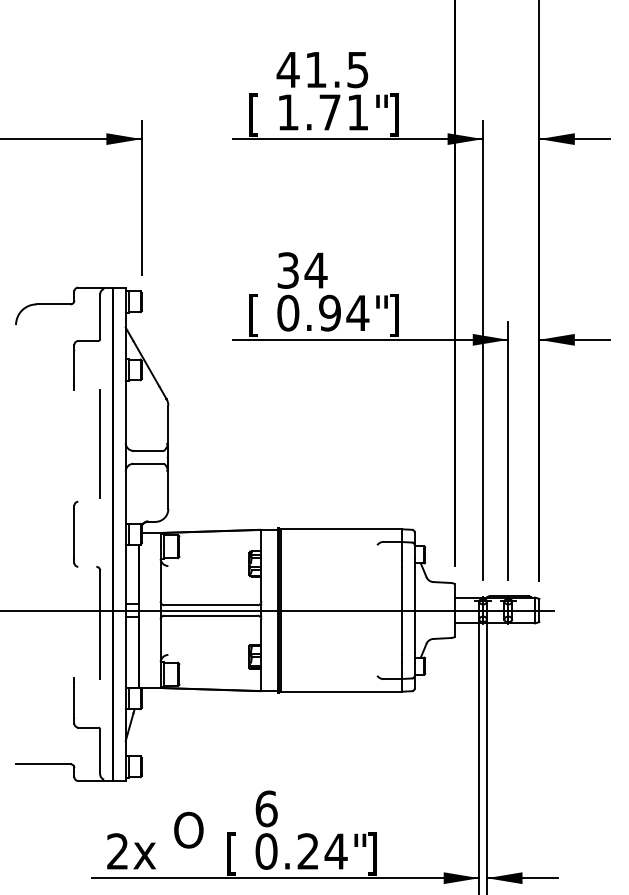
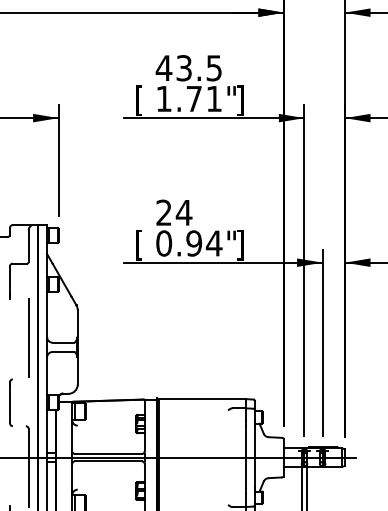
text: (315, 69) -> (183, 67), 41.5 -> 43.5
text: (287, 270) -> (163, 212), 34 -> 24

